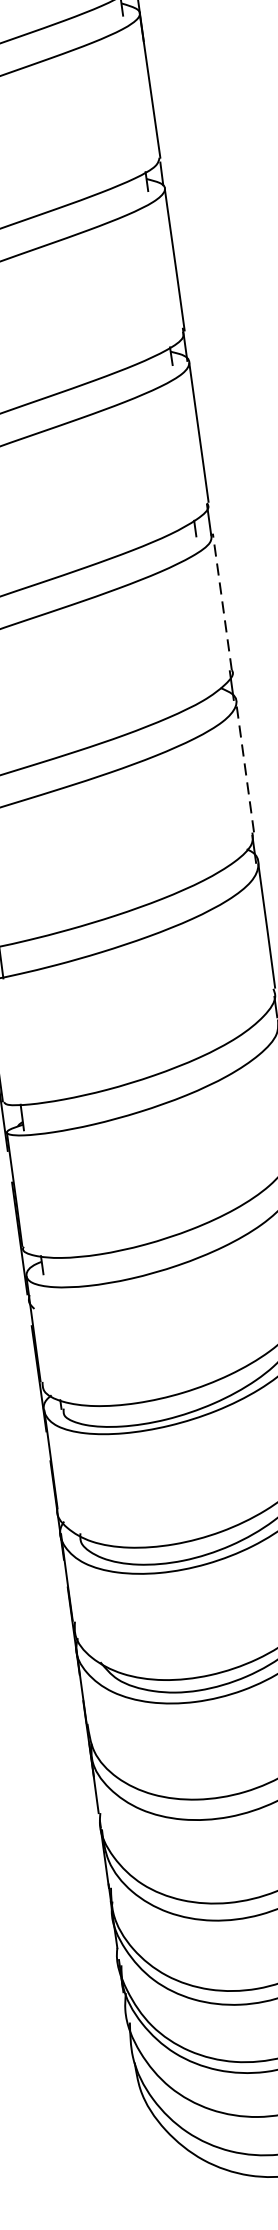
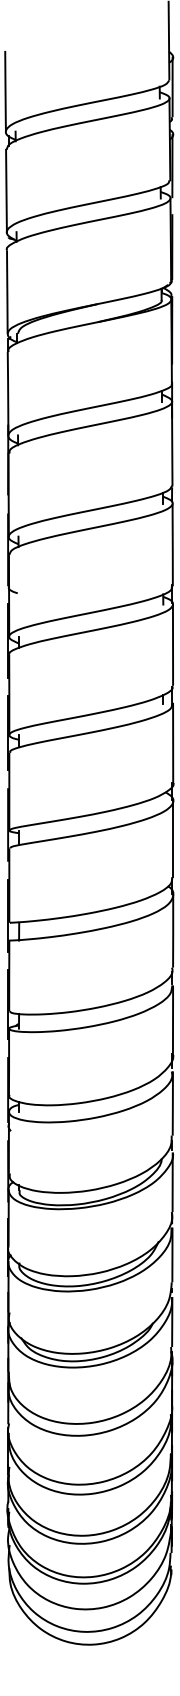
line: (223, 602) -> (173, 743), dashed -> solid
line: (245, 765) -> (173, 838), dashed -> solid

